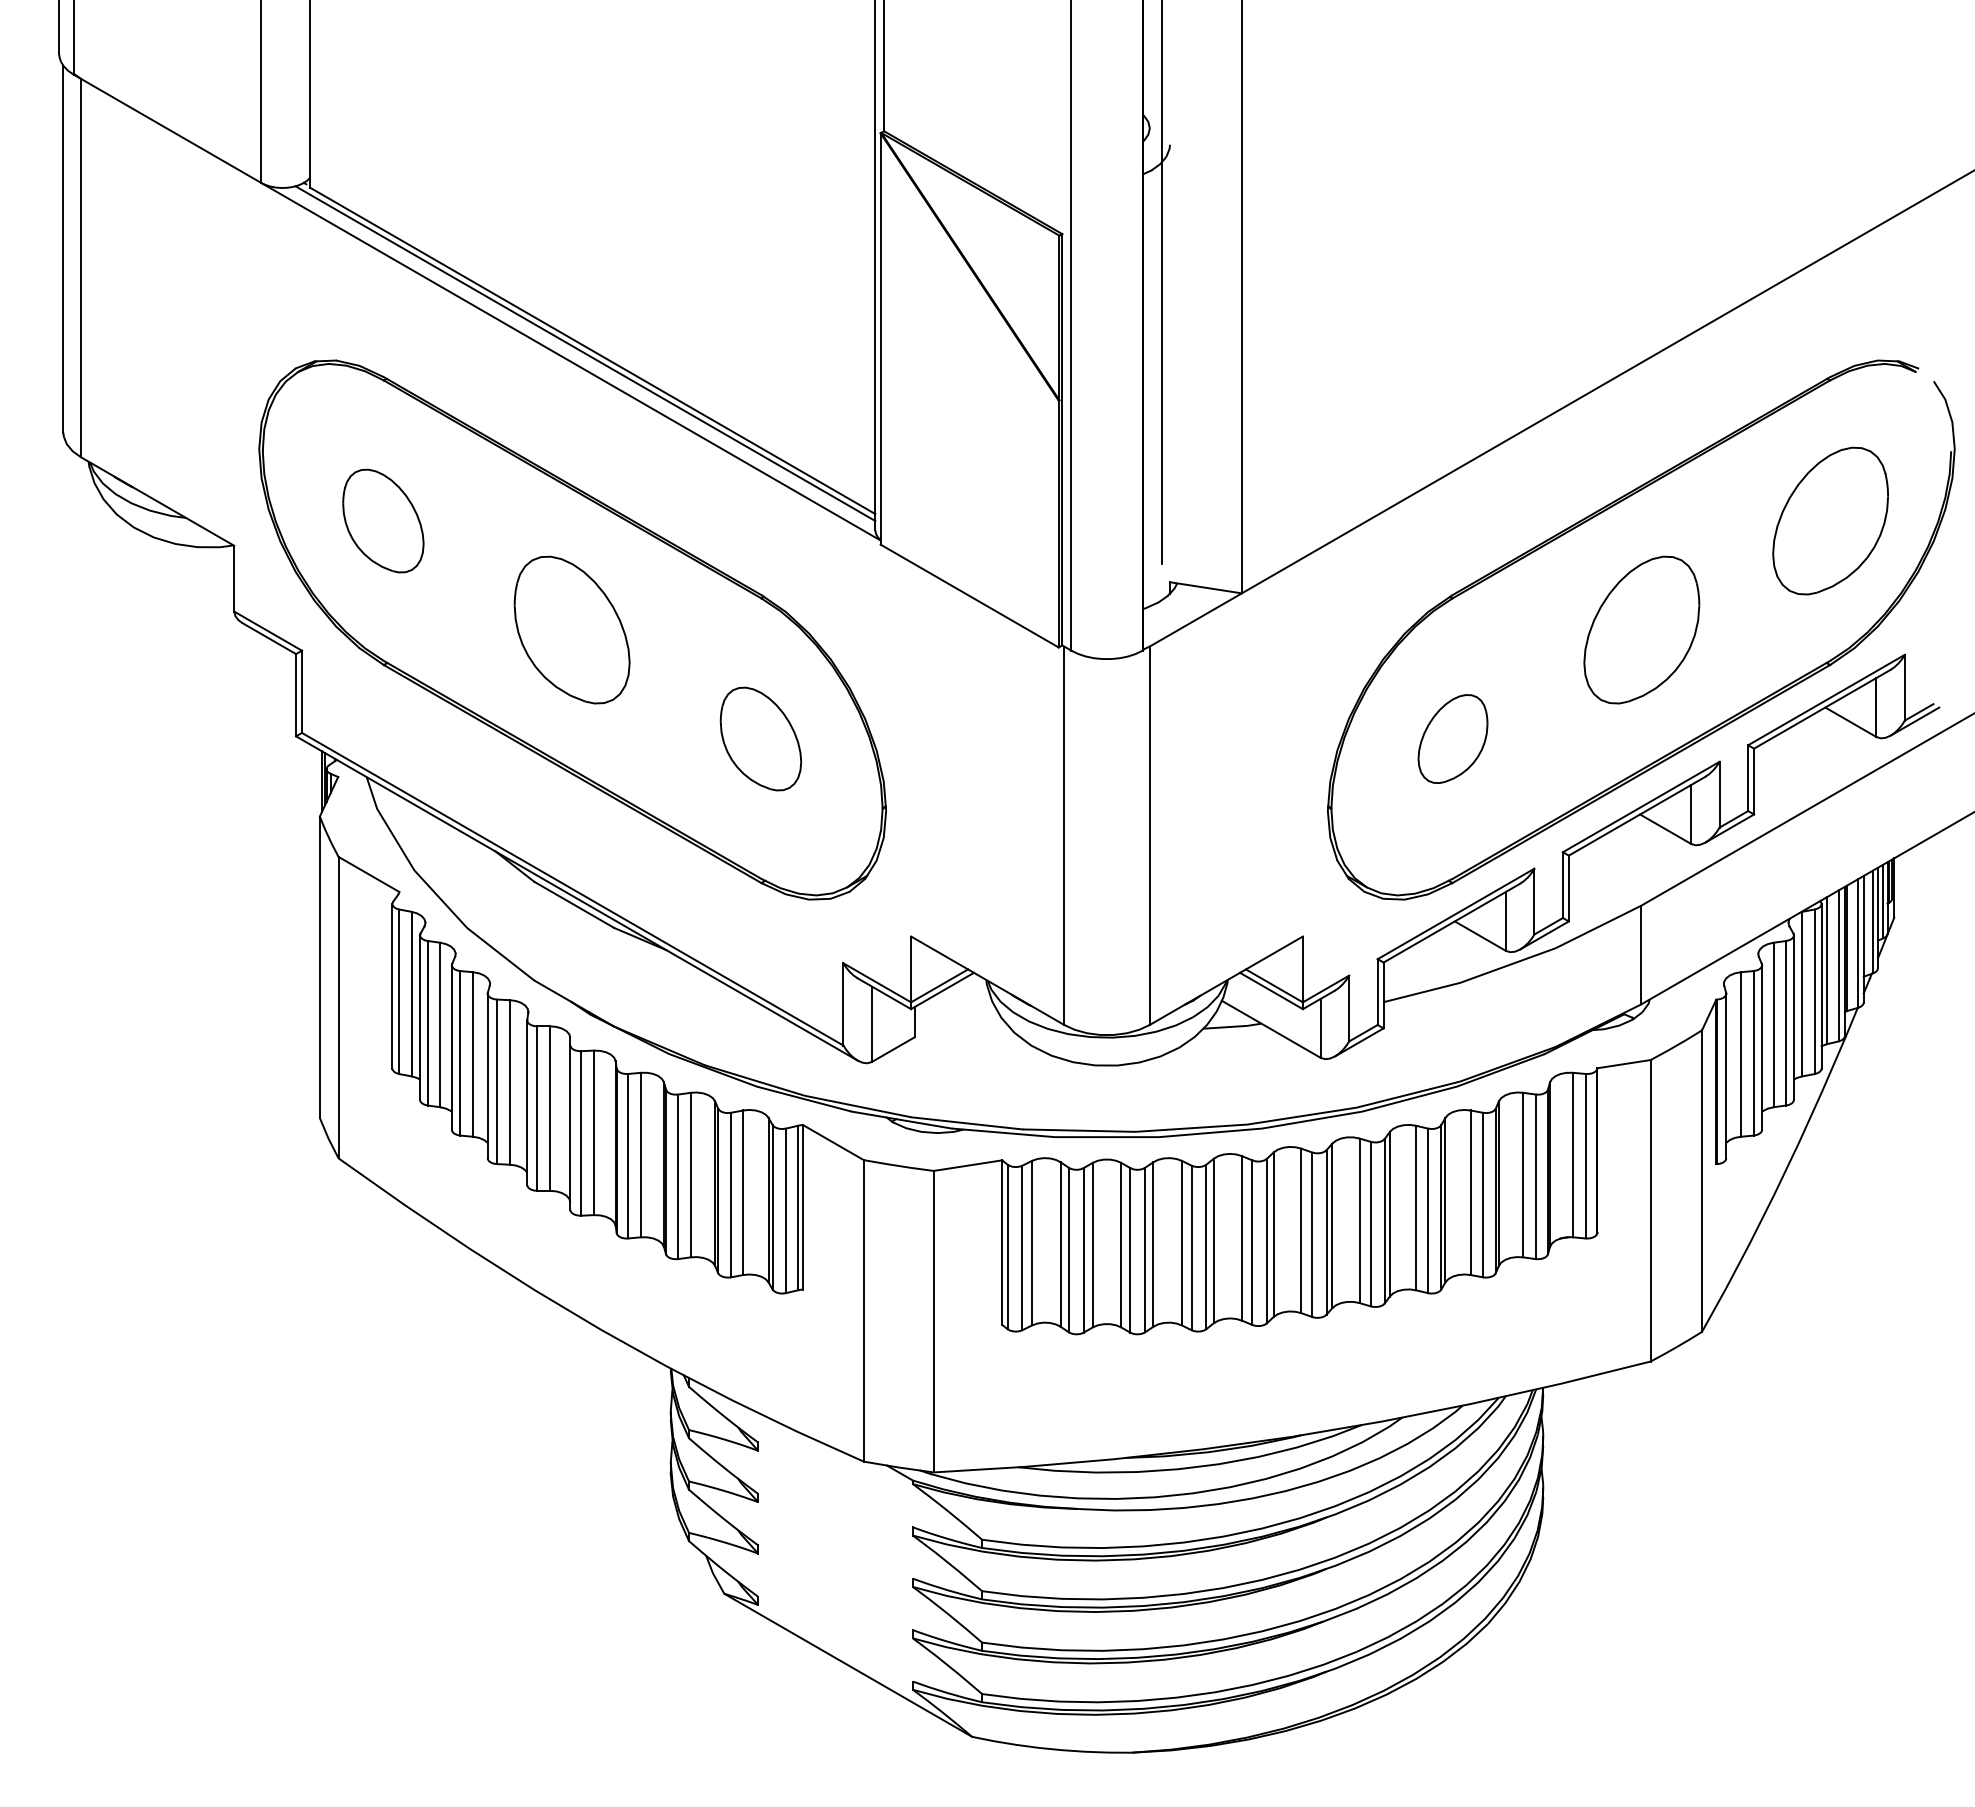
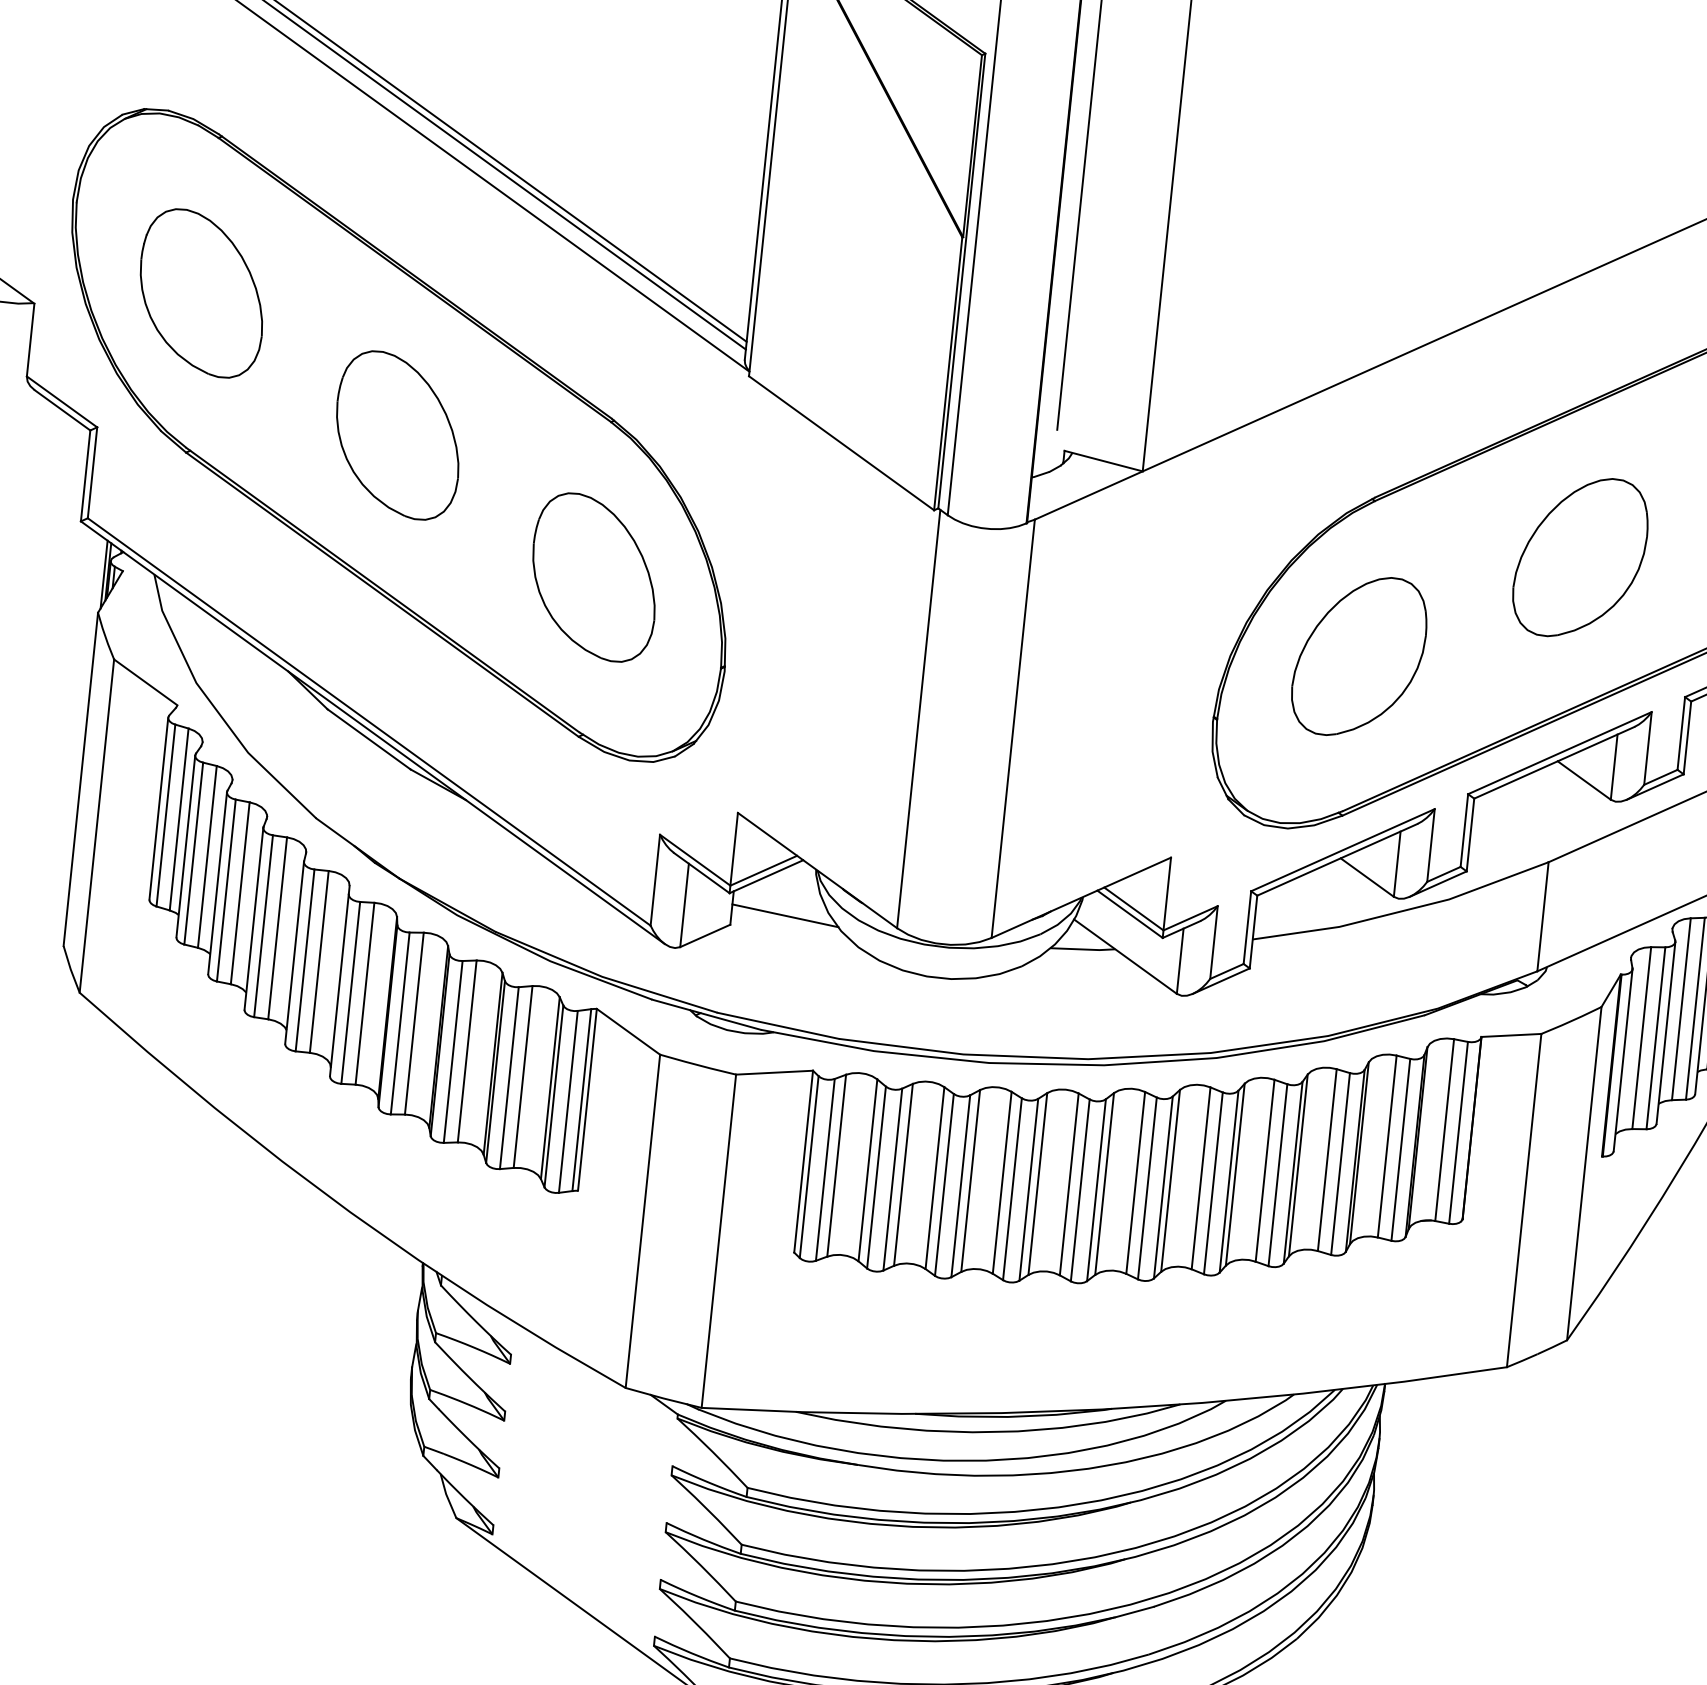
part: (383, 520) -> (202, 292), size x1.43
part: (760, 738) -> (594, 576), size x1.43
part: (1452, 738) -> (1359, 655), size x1.67
line: (962, 1023) -> (784, 914), added

